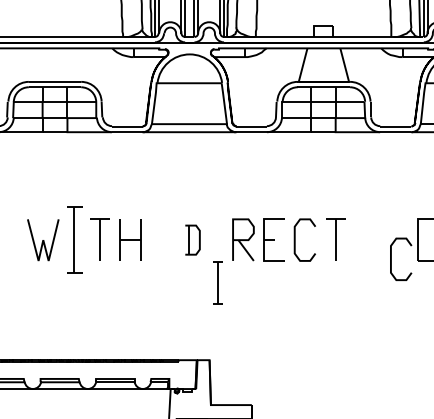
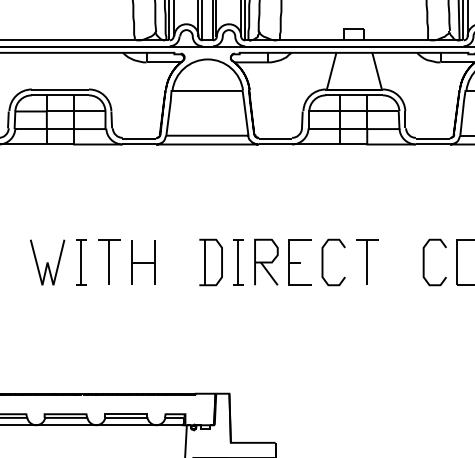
part: (74, 240) -> (81, 262), size x0.62
part: (192, 240) -> (210, 262), size x1.43
curve: (391, 259) -> (424, 262), moved
part: (217, 283) -> (238, 262), moved

